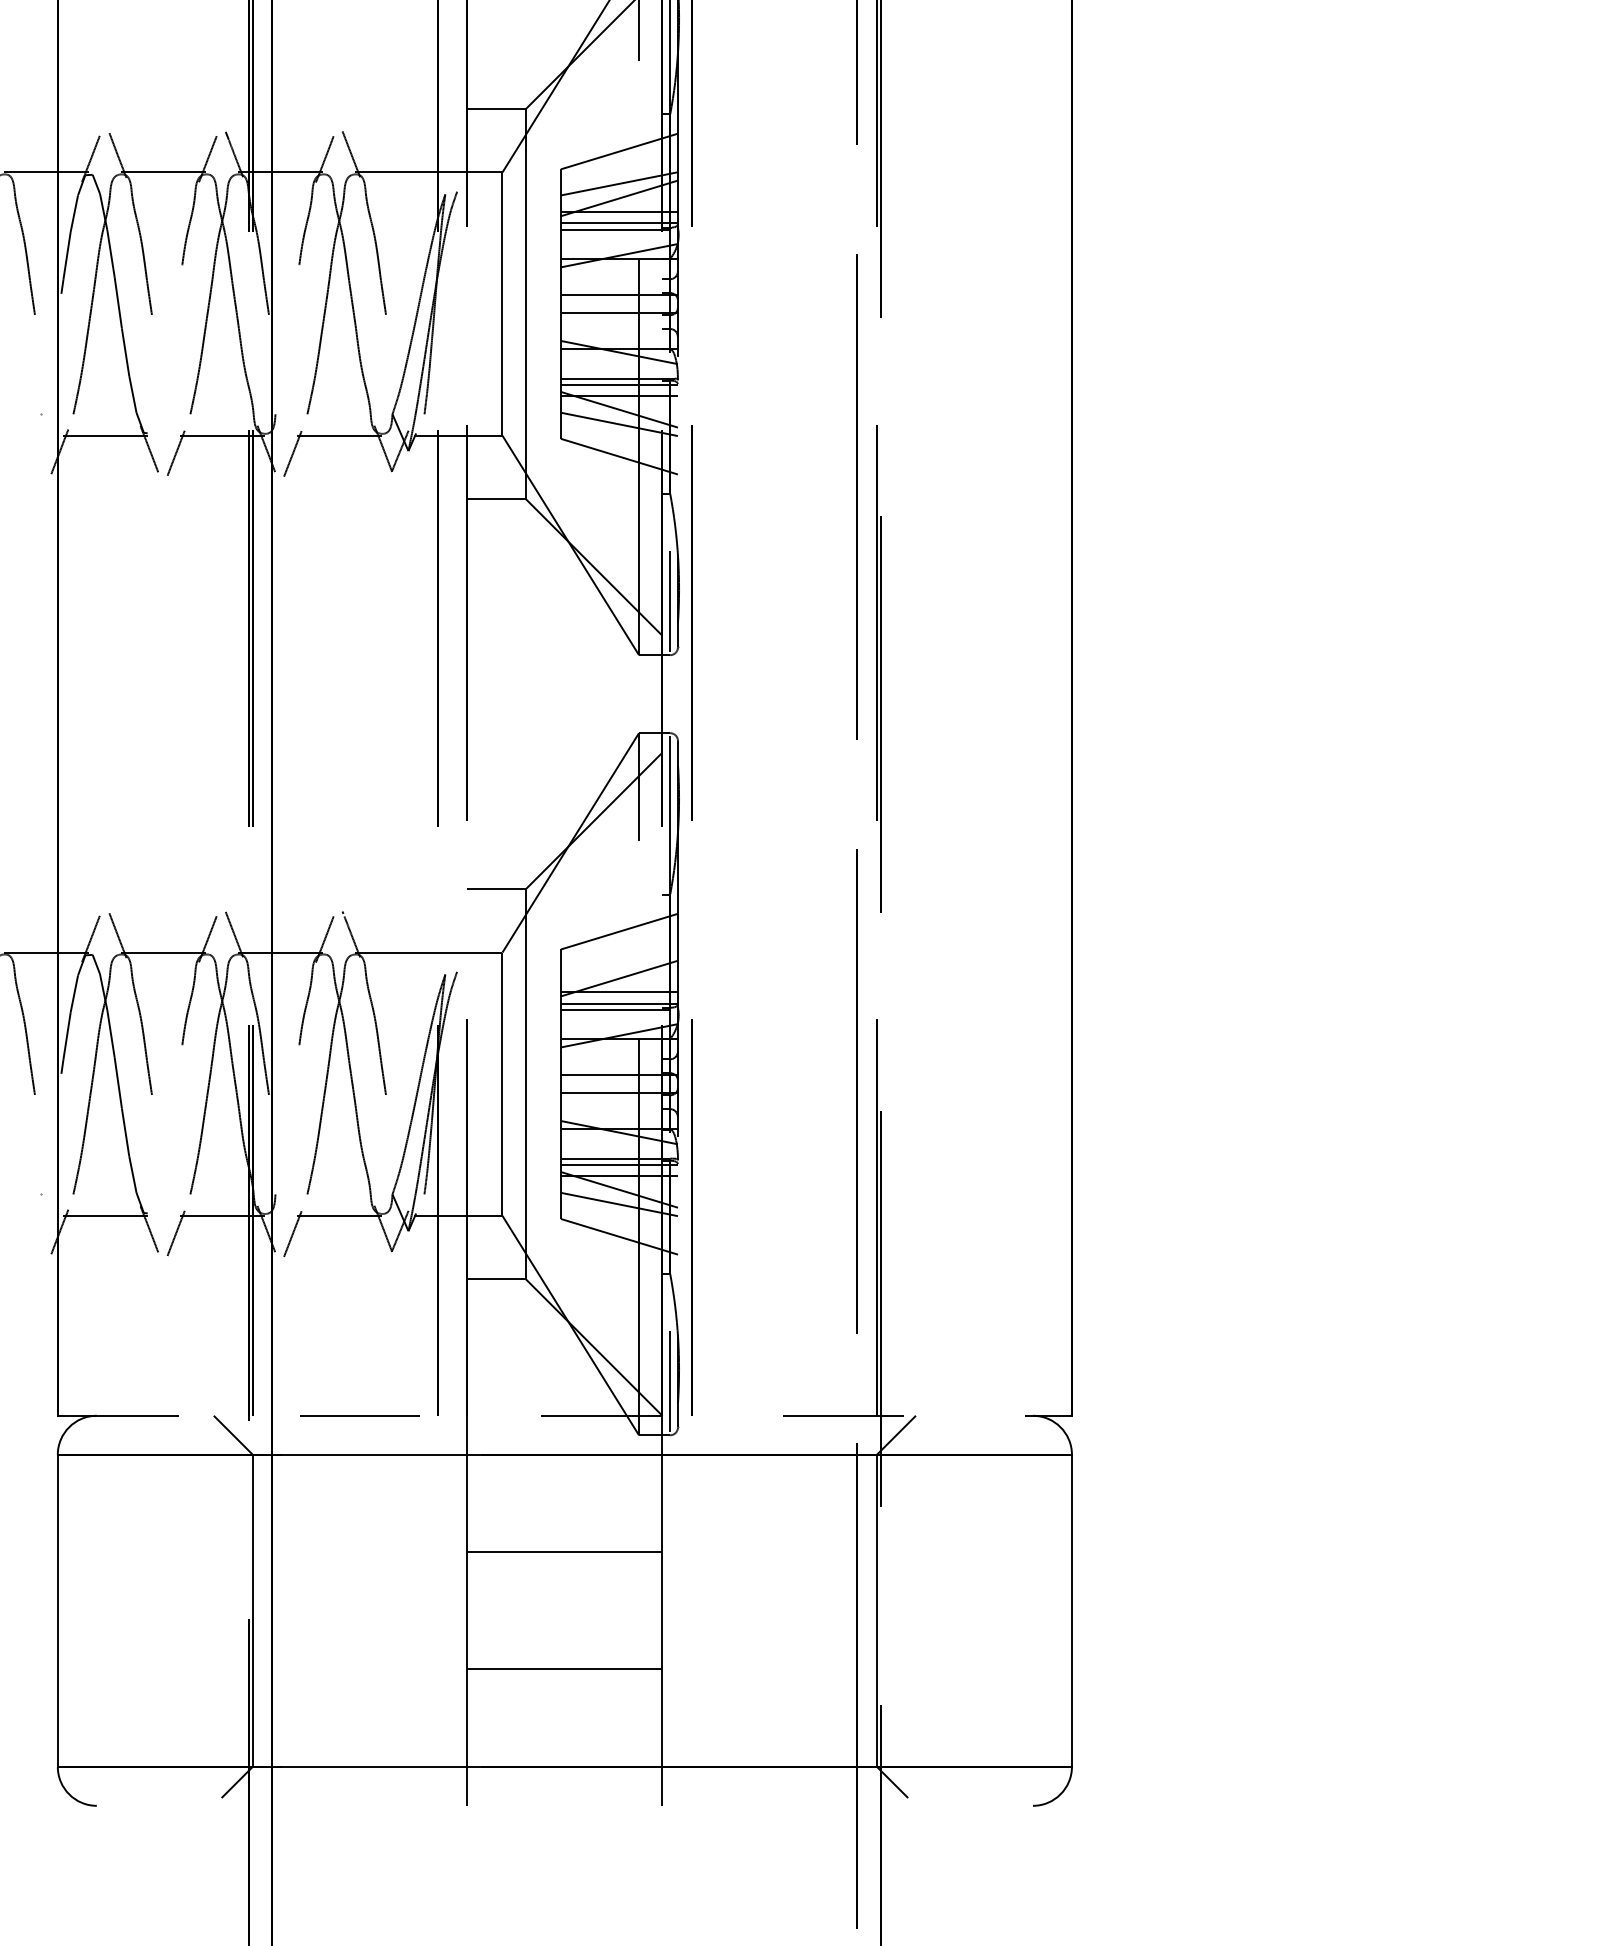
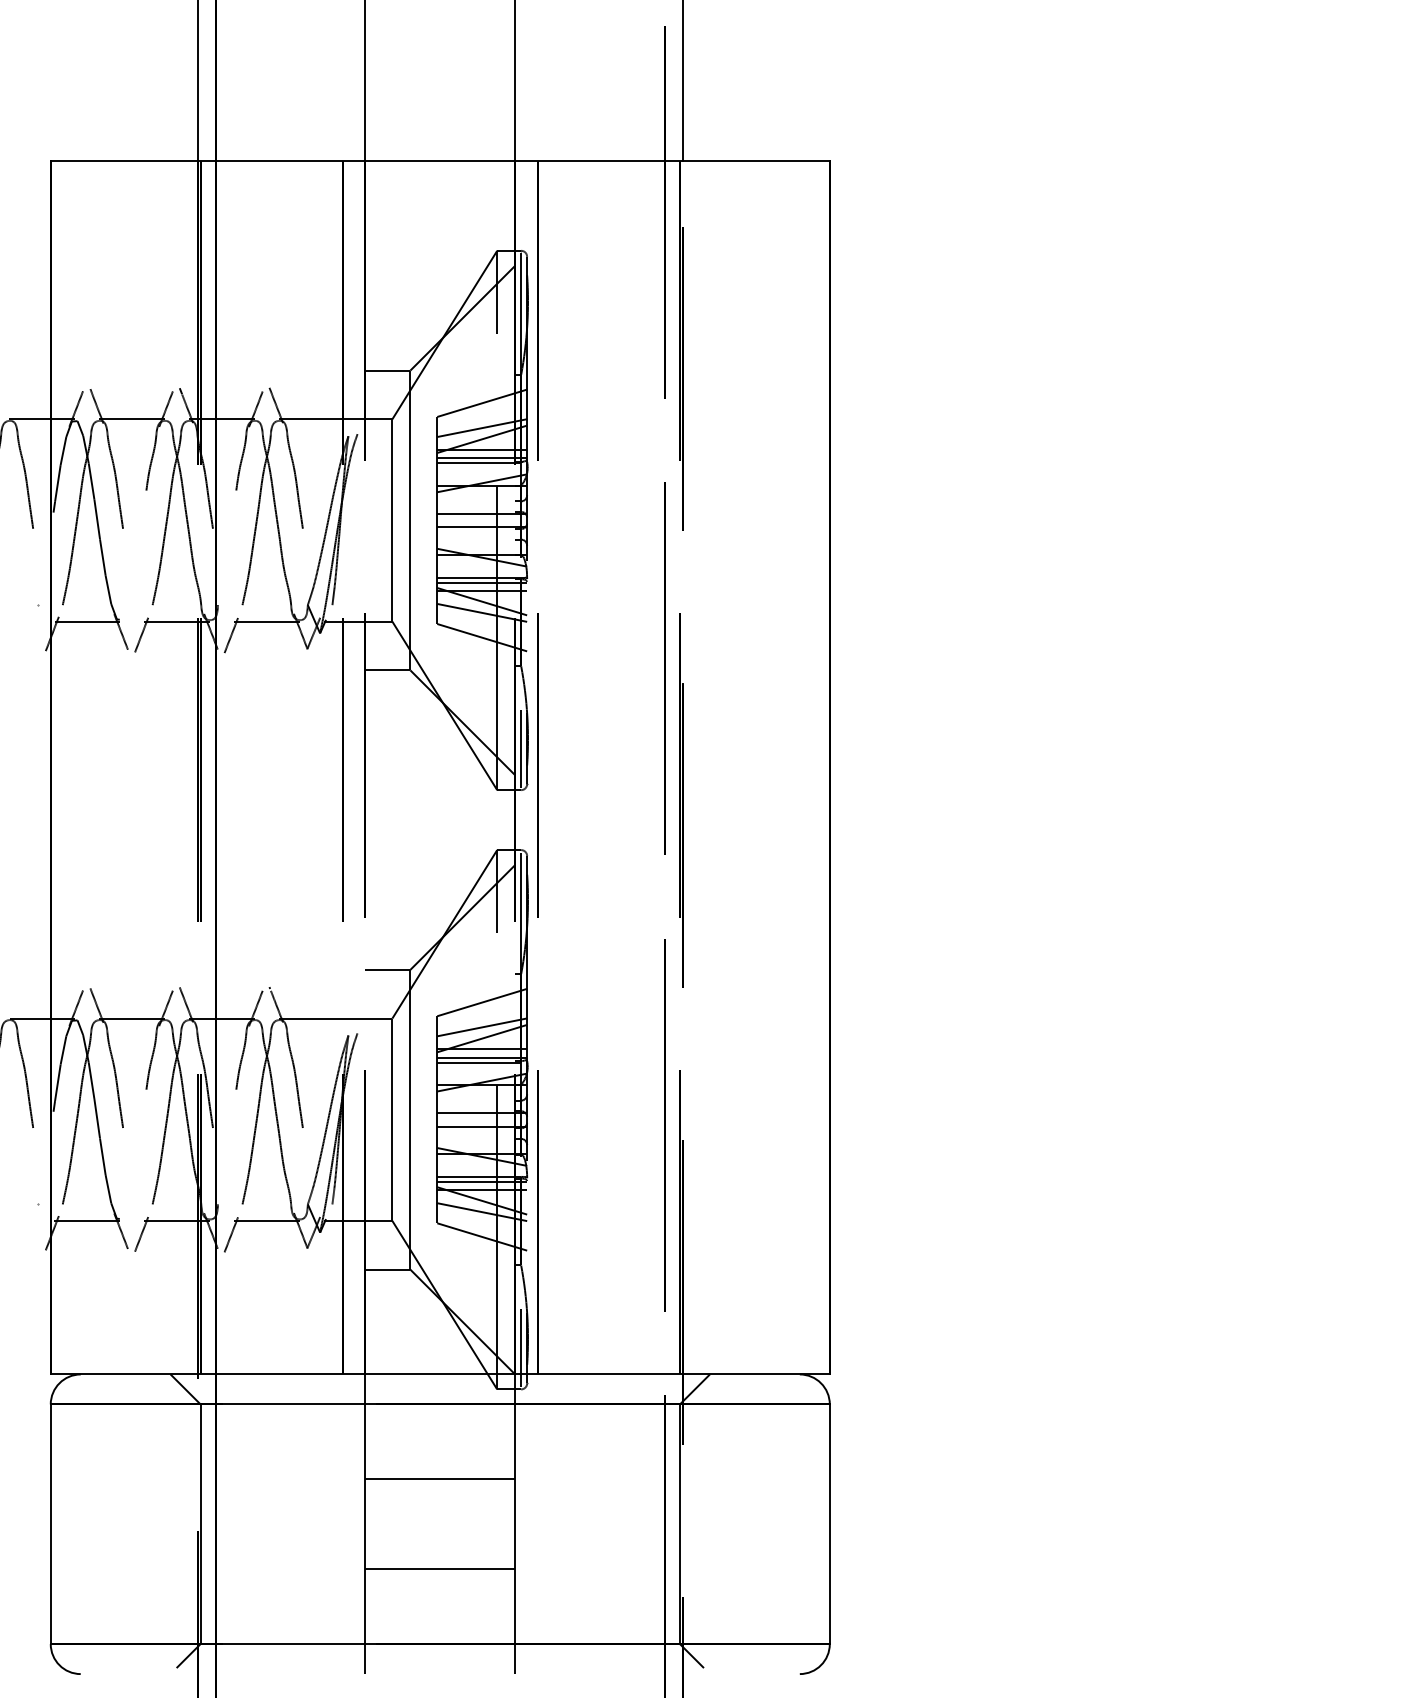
line: (619, 964) -> (482, 1027), added
line: (565, 1415) -> (440, 1374), dashed -> solid

